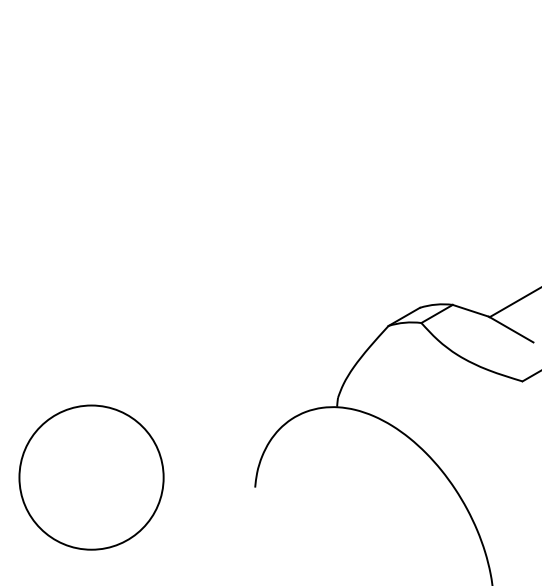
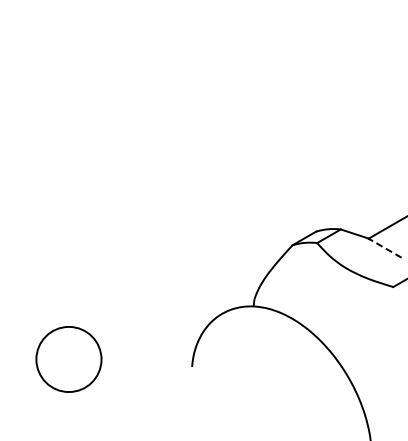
line: (510, 328) -> (384, 247), solid -> dashed
circle: (90, 477) -> (68, 359), size x0.6

